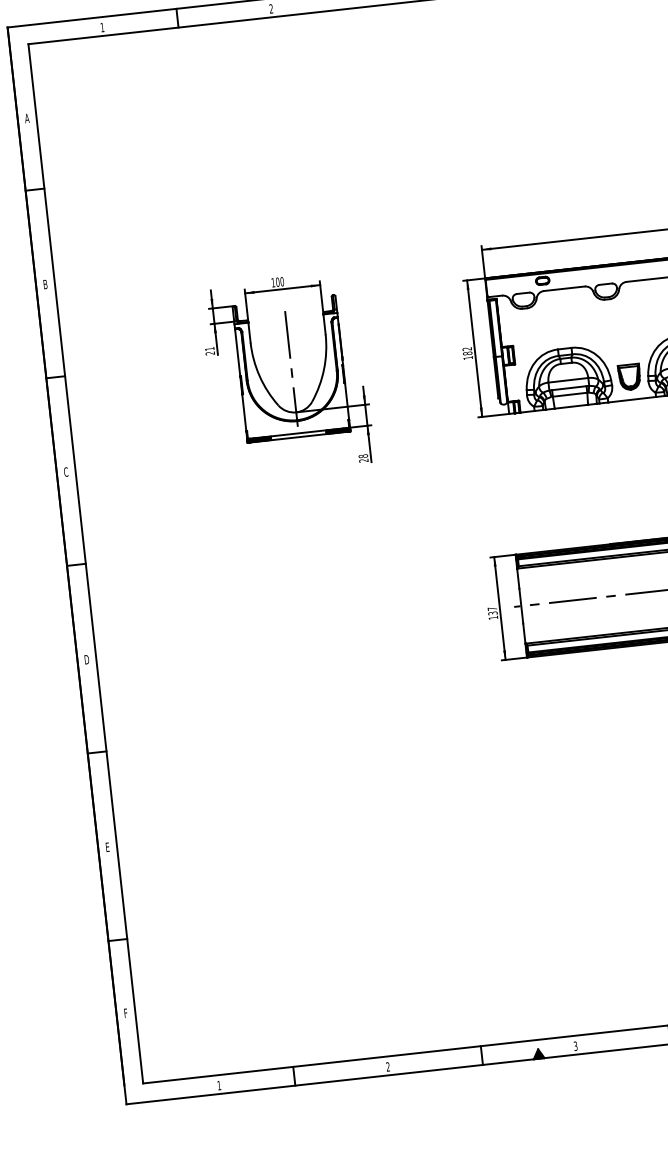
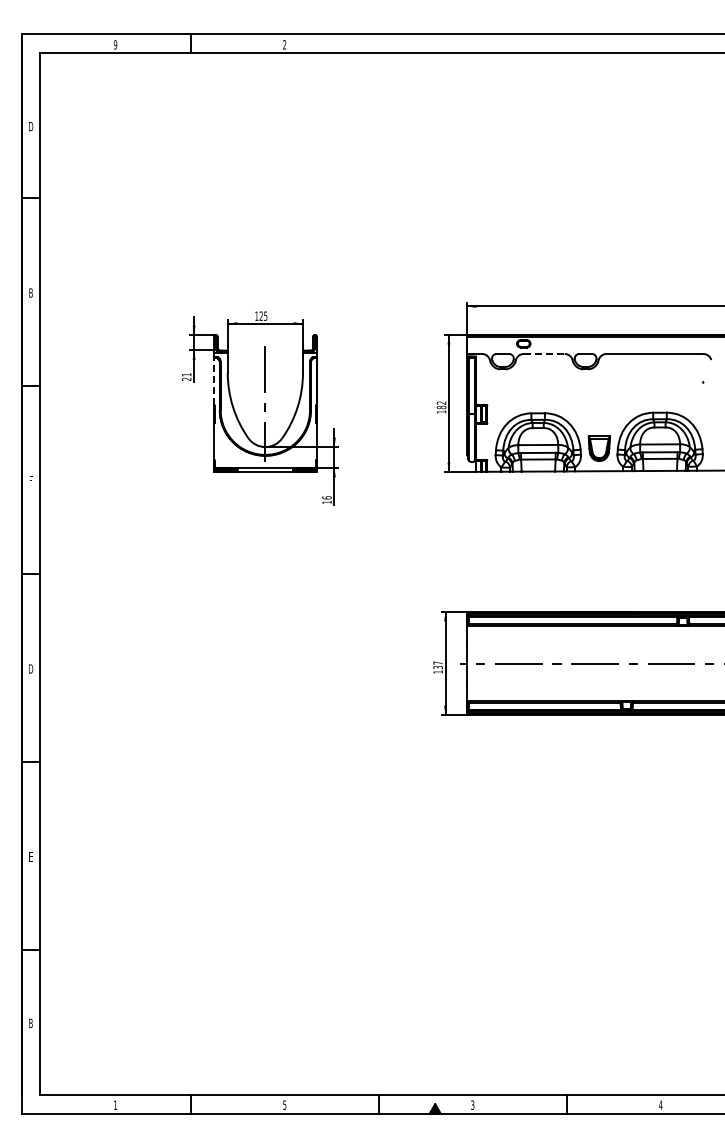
text: (102, 27) -> (115, 44), 1 -> 9
text: (26, 118) -> (30, 126), A -> D
text: (279, 281) -> (263, 315), 100 -> 125
line: (564, 288) -> (544, 353), solid -> dashed
line: (237, 352) -> (213, 381), solid -> dashed
text: (363, 457) -> (326, 499), 28 -> 16
text: (65, 471) -> (30, 480), C -> F
text: (125, 1013) -> (30, 1023), F -> B
text: (387, 1066) -> (284, 1104), 2 -> 5

